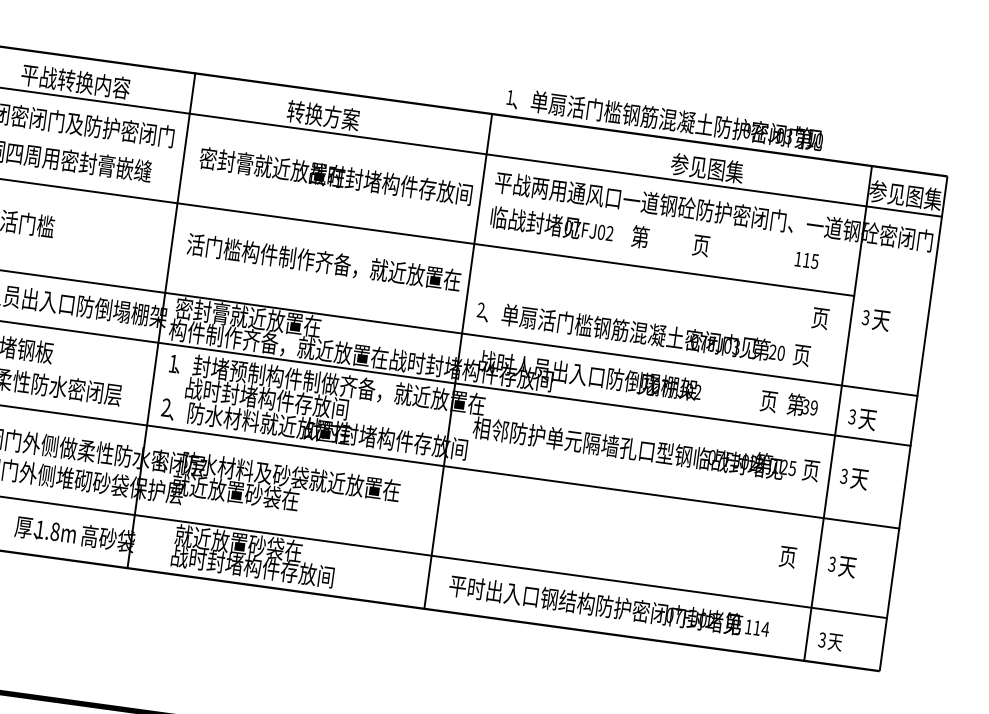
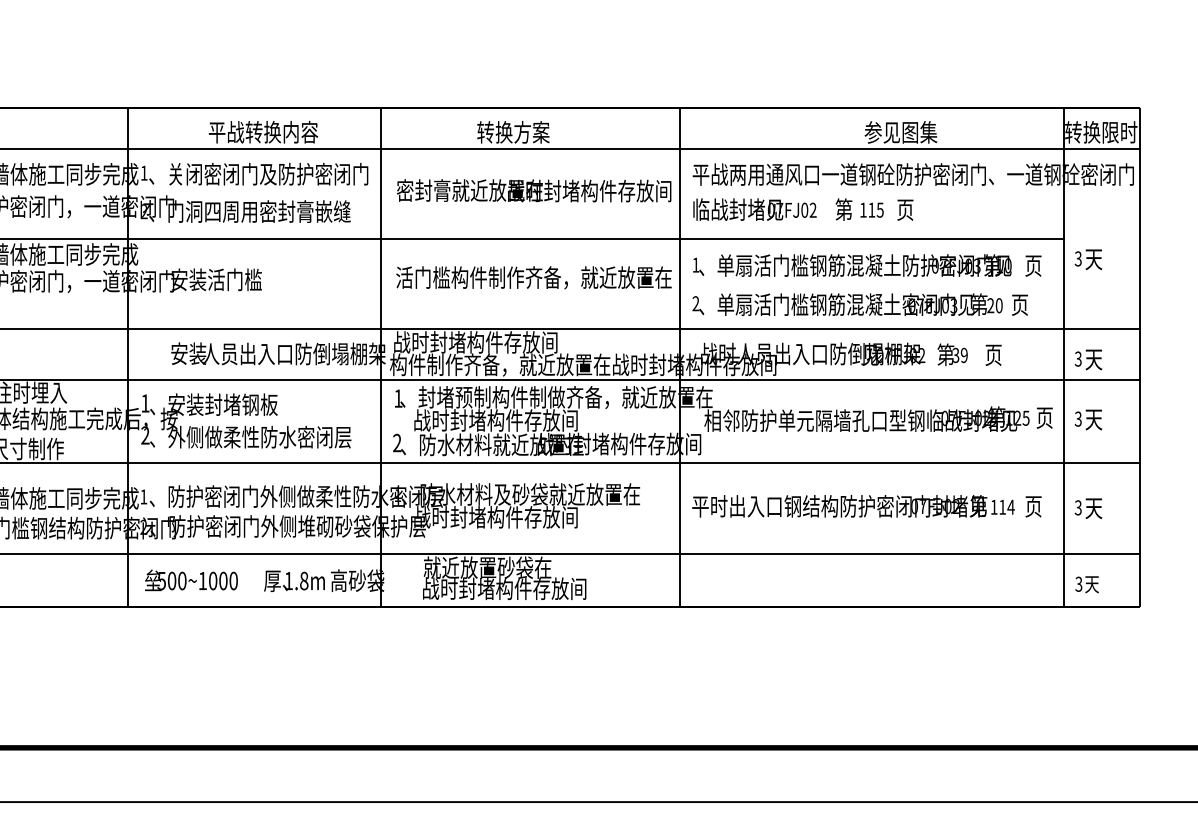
text: (665, 119) -> (852, 265), moved
text: (906, 195) -> (1101, 132), 参见图集 -> 转换限时
text: (806, 259) -> (871, 209), moved
text: (257, 318) -> (475, 342), 密封膏就近放置在 -> 战时封堵构件存放间
text: (802, 405) -> (952, 354), moved
text: (253, 494) -> (495, 517), 就近放置砂袋在 -> 战时封堵构件存放间
text: (609, 607) -> (853, 506), moved

